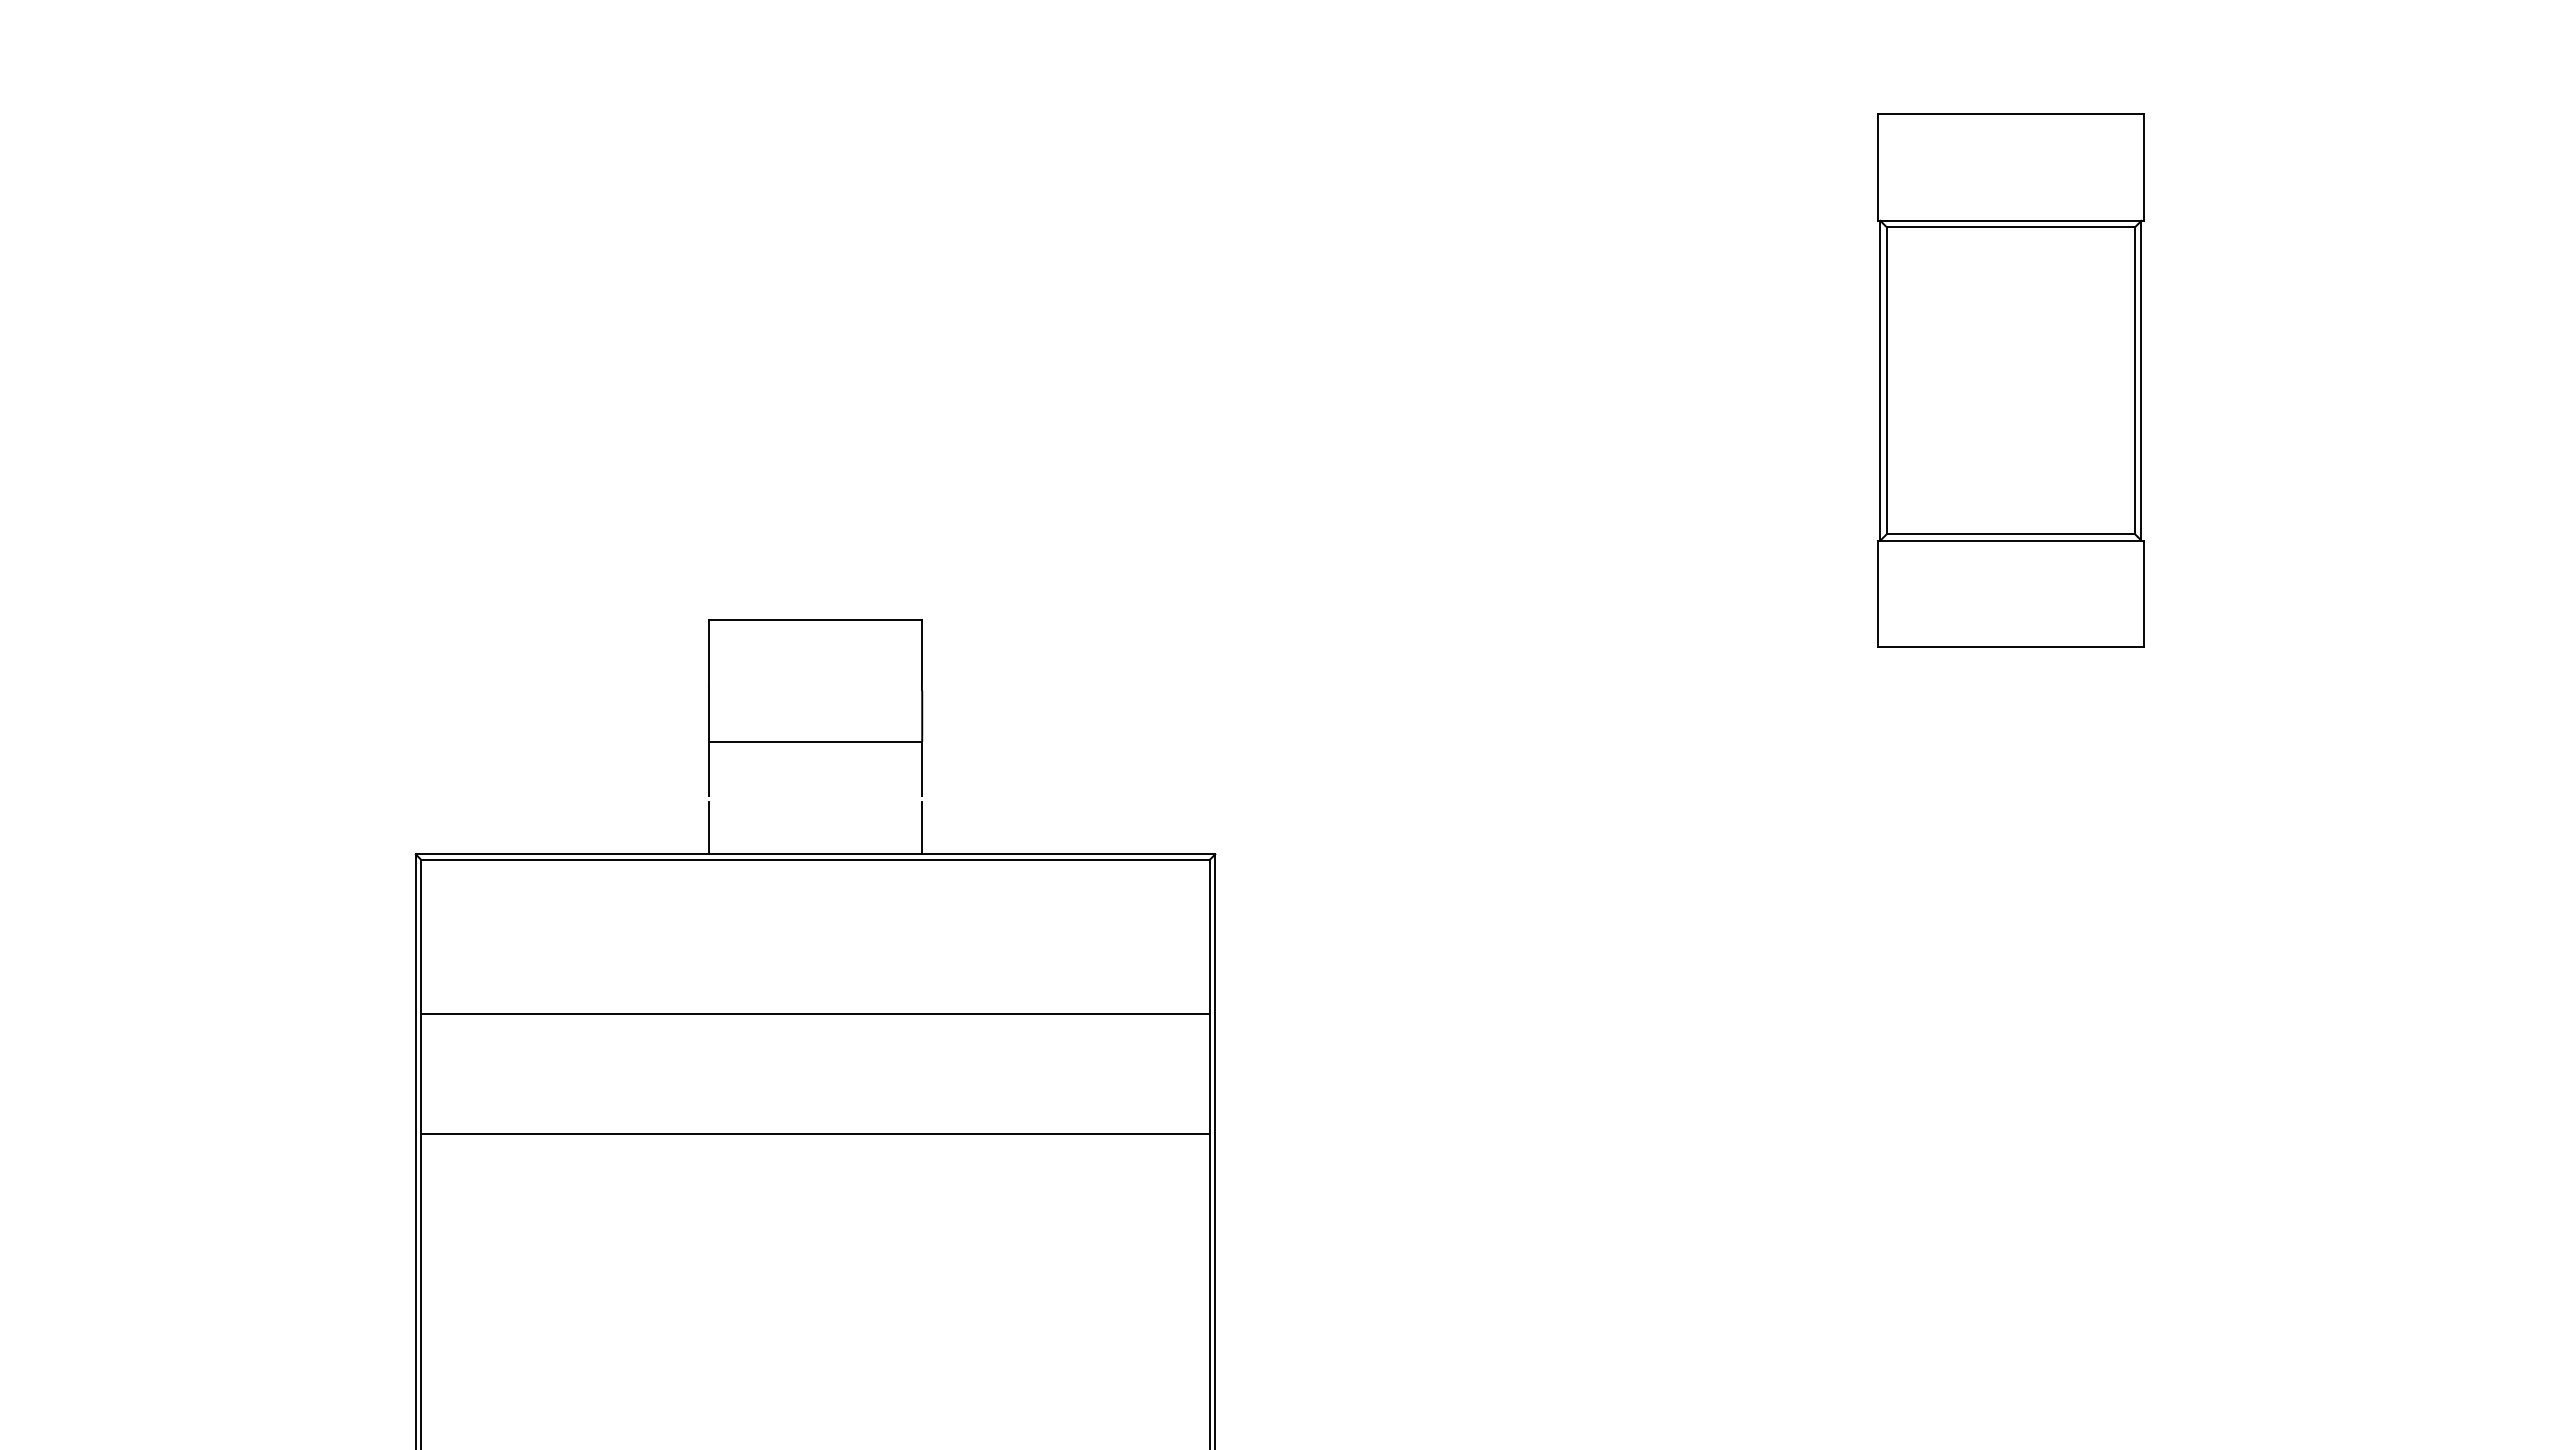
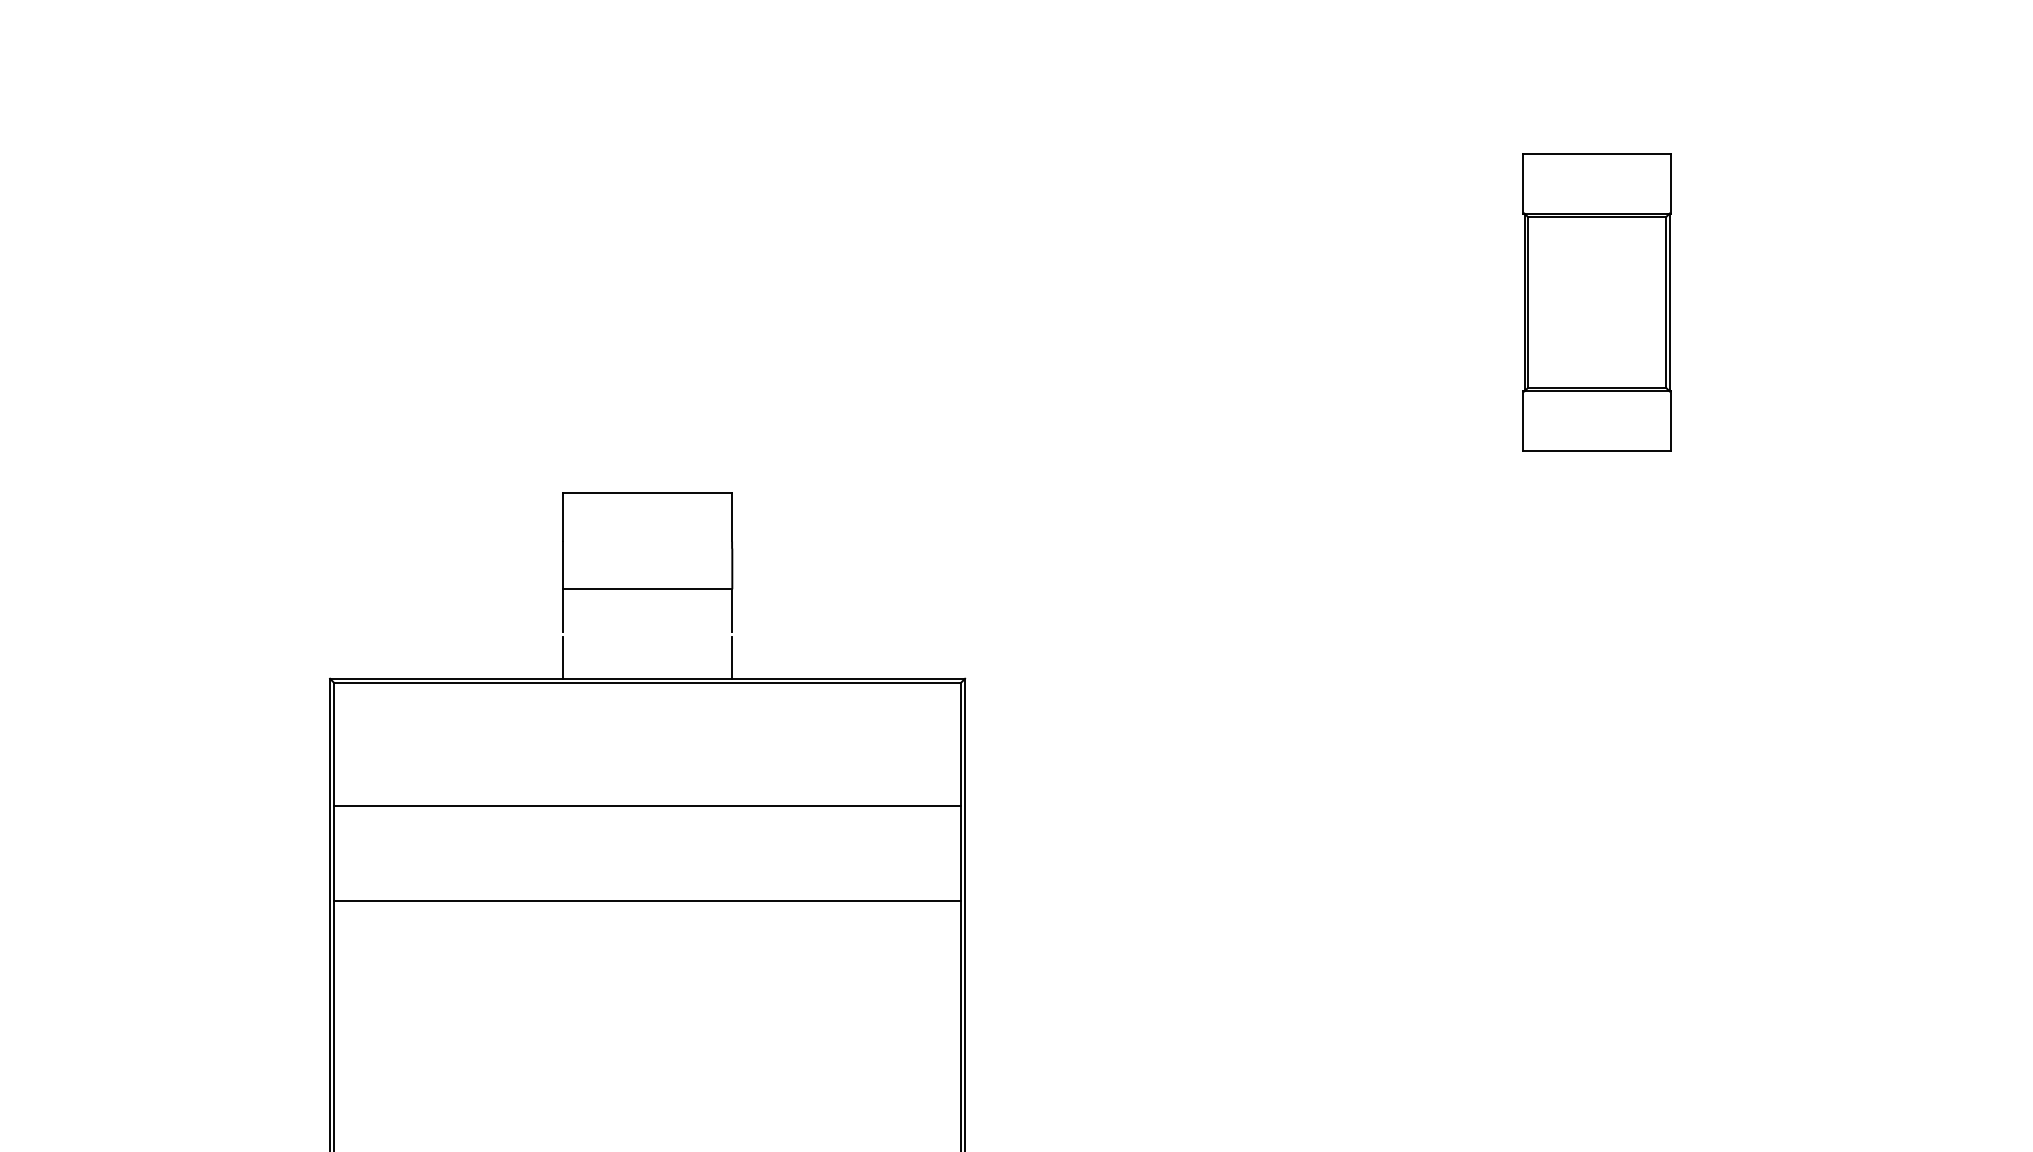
part: (2010, 380) -> (1596, 302), size x0.7

